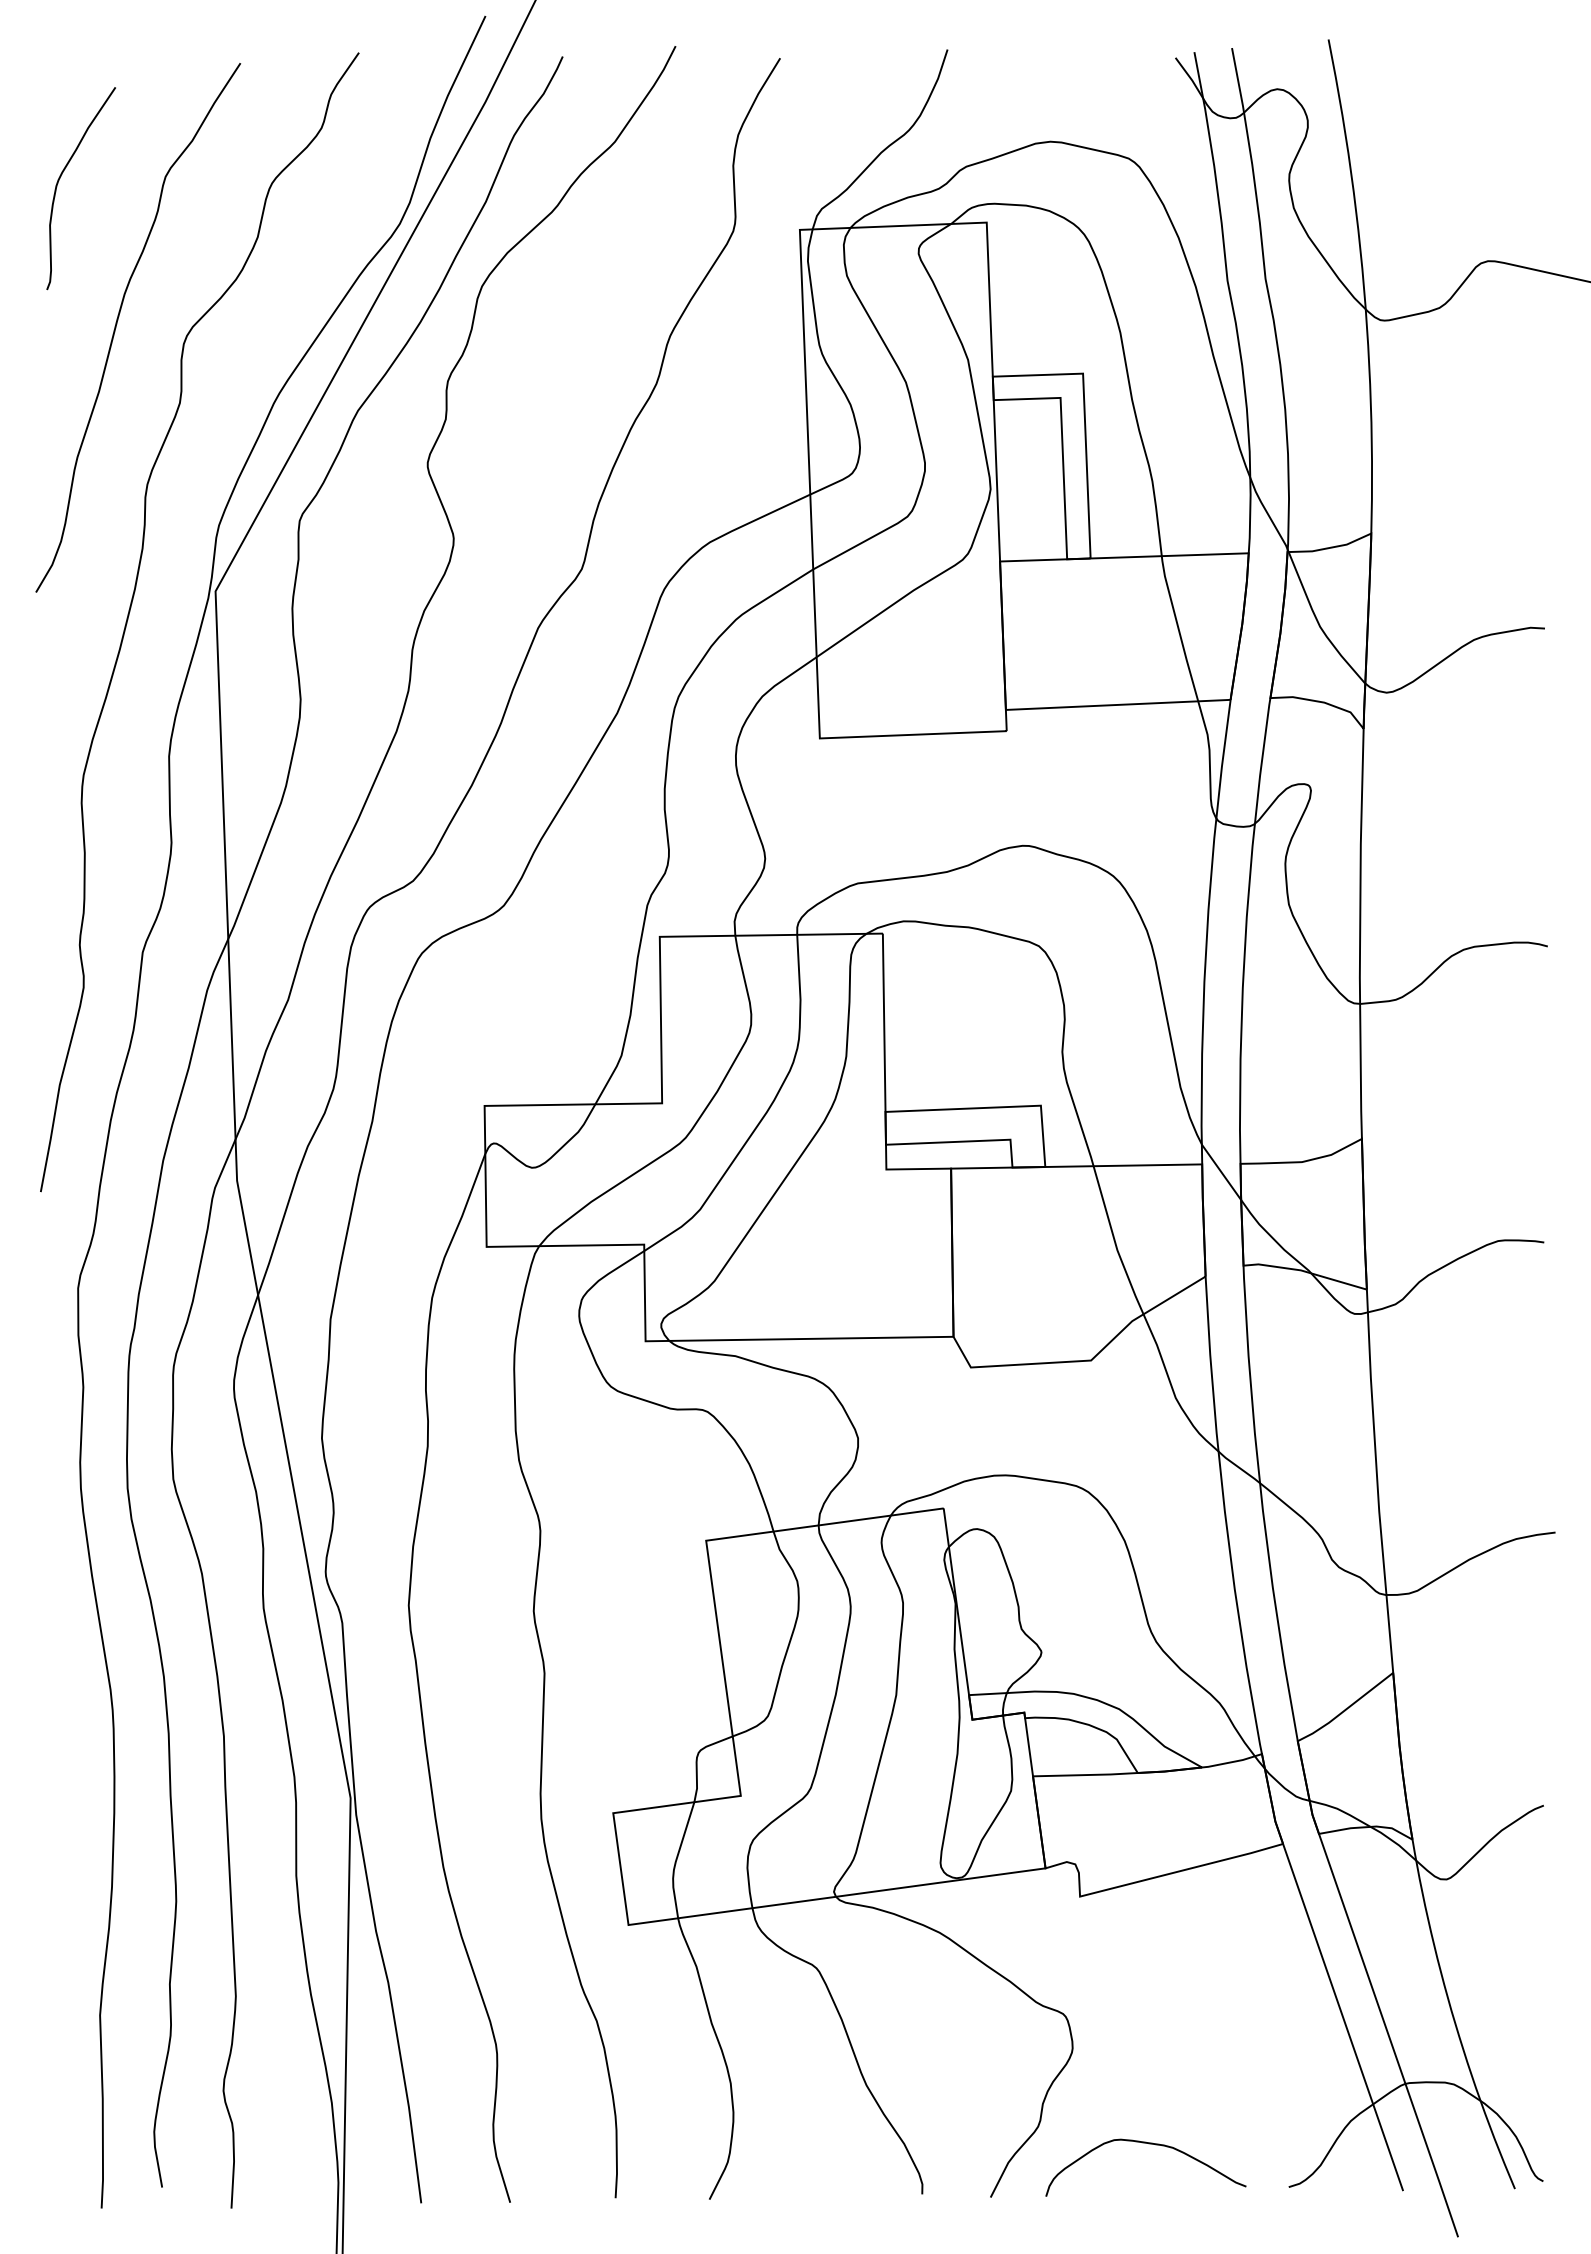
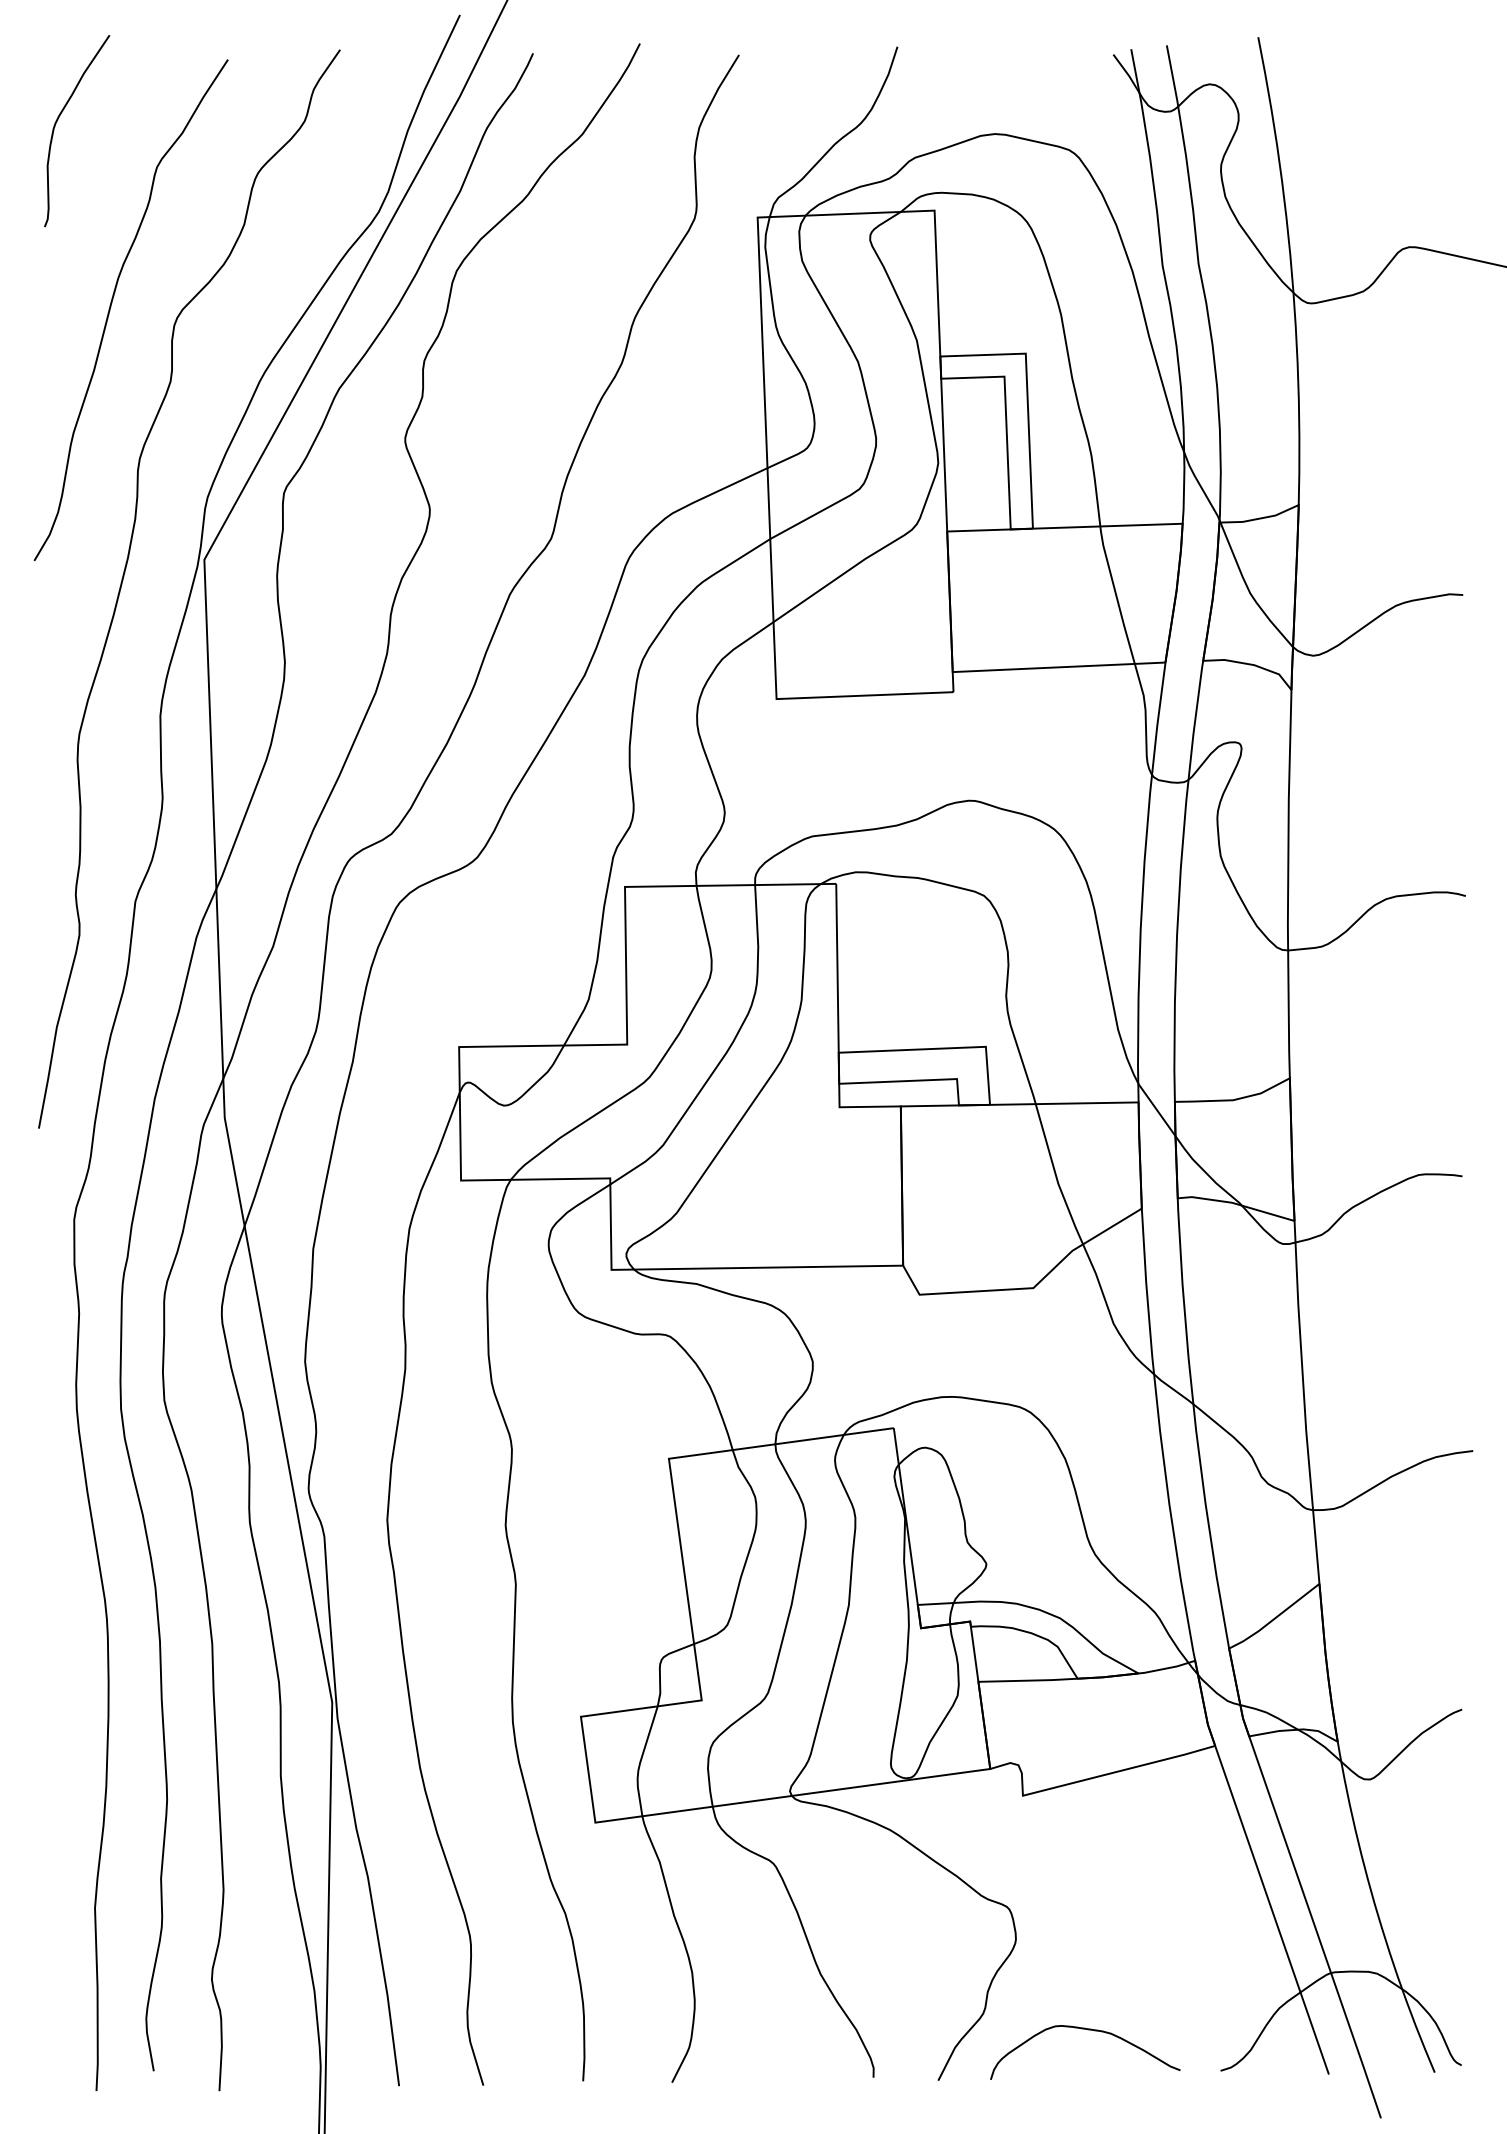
curve: (60, 178) -> (57, 121), moved

